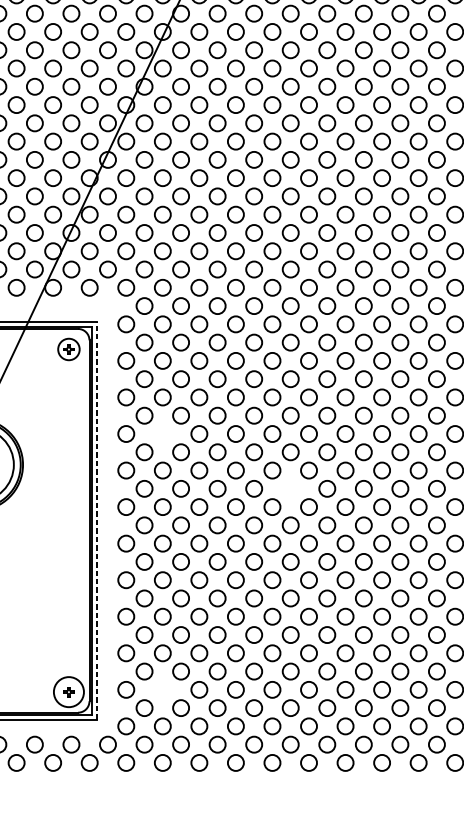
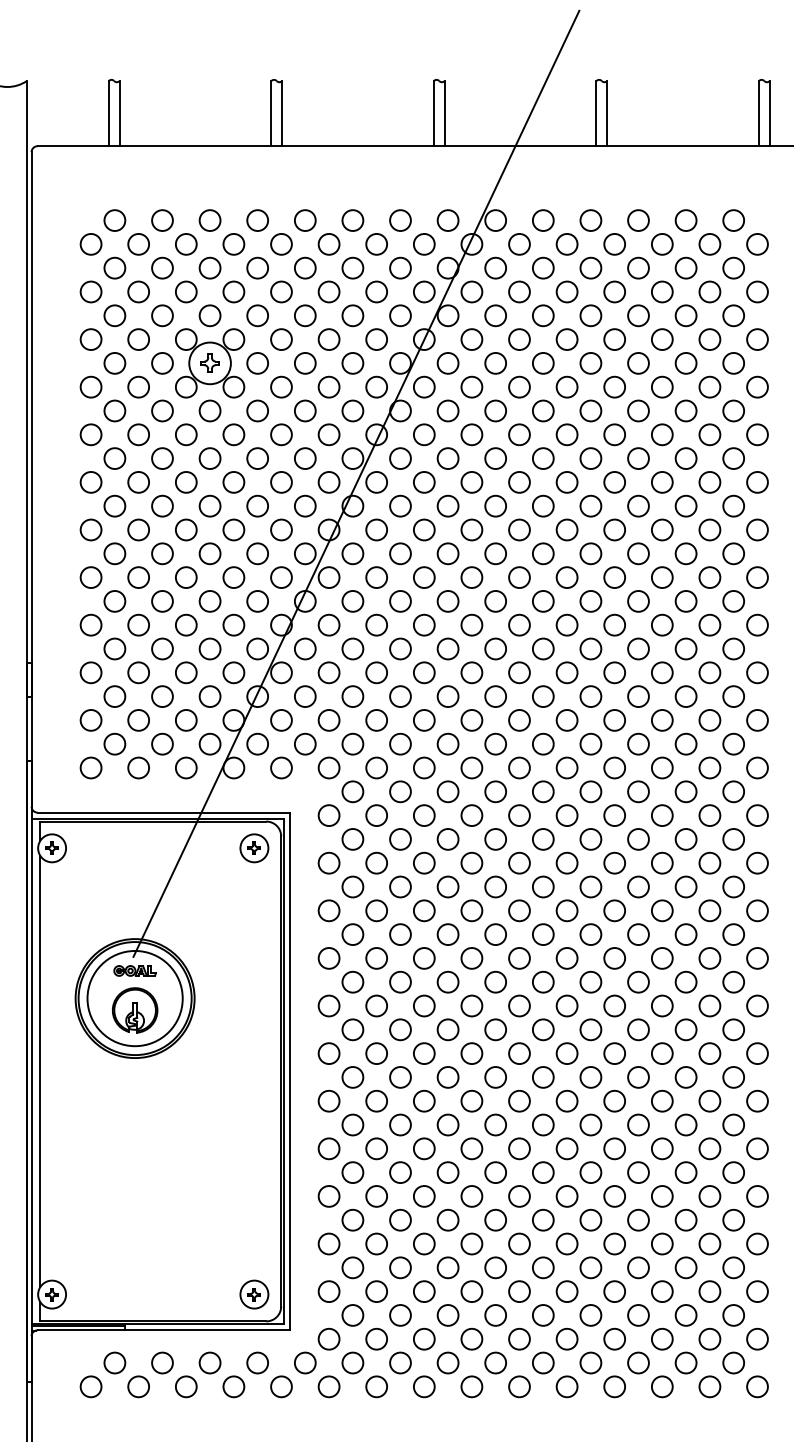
circle: (162, 434) -> (376, 958), added
circle: (290, 488) -> (543, 1029), added
line: (96, 520) -> (290, 1071), dashed -> solid
circle: (162, 689) -> (376, 1291), added
circle: (68, 692) -> (254, 1294), size x0.71

